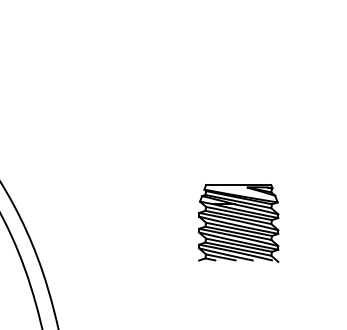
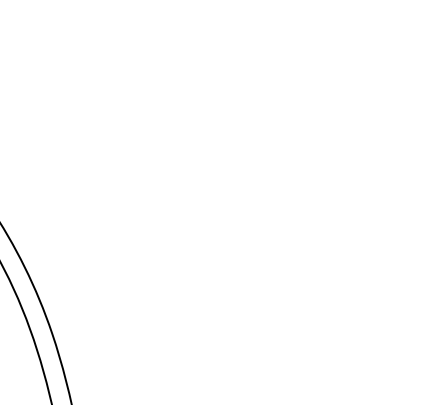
part: (238, 223) -> (292, 274), removed

